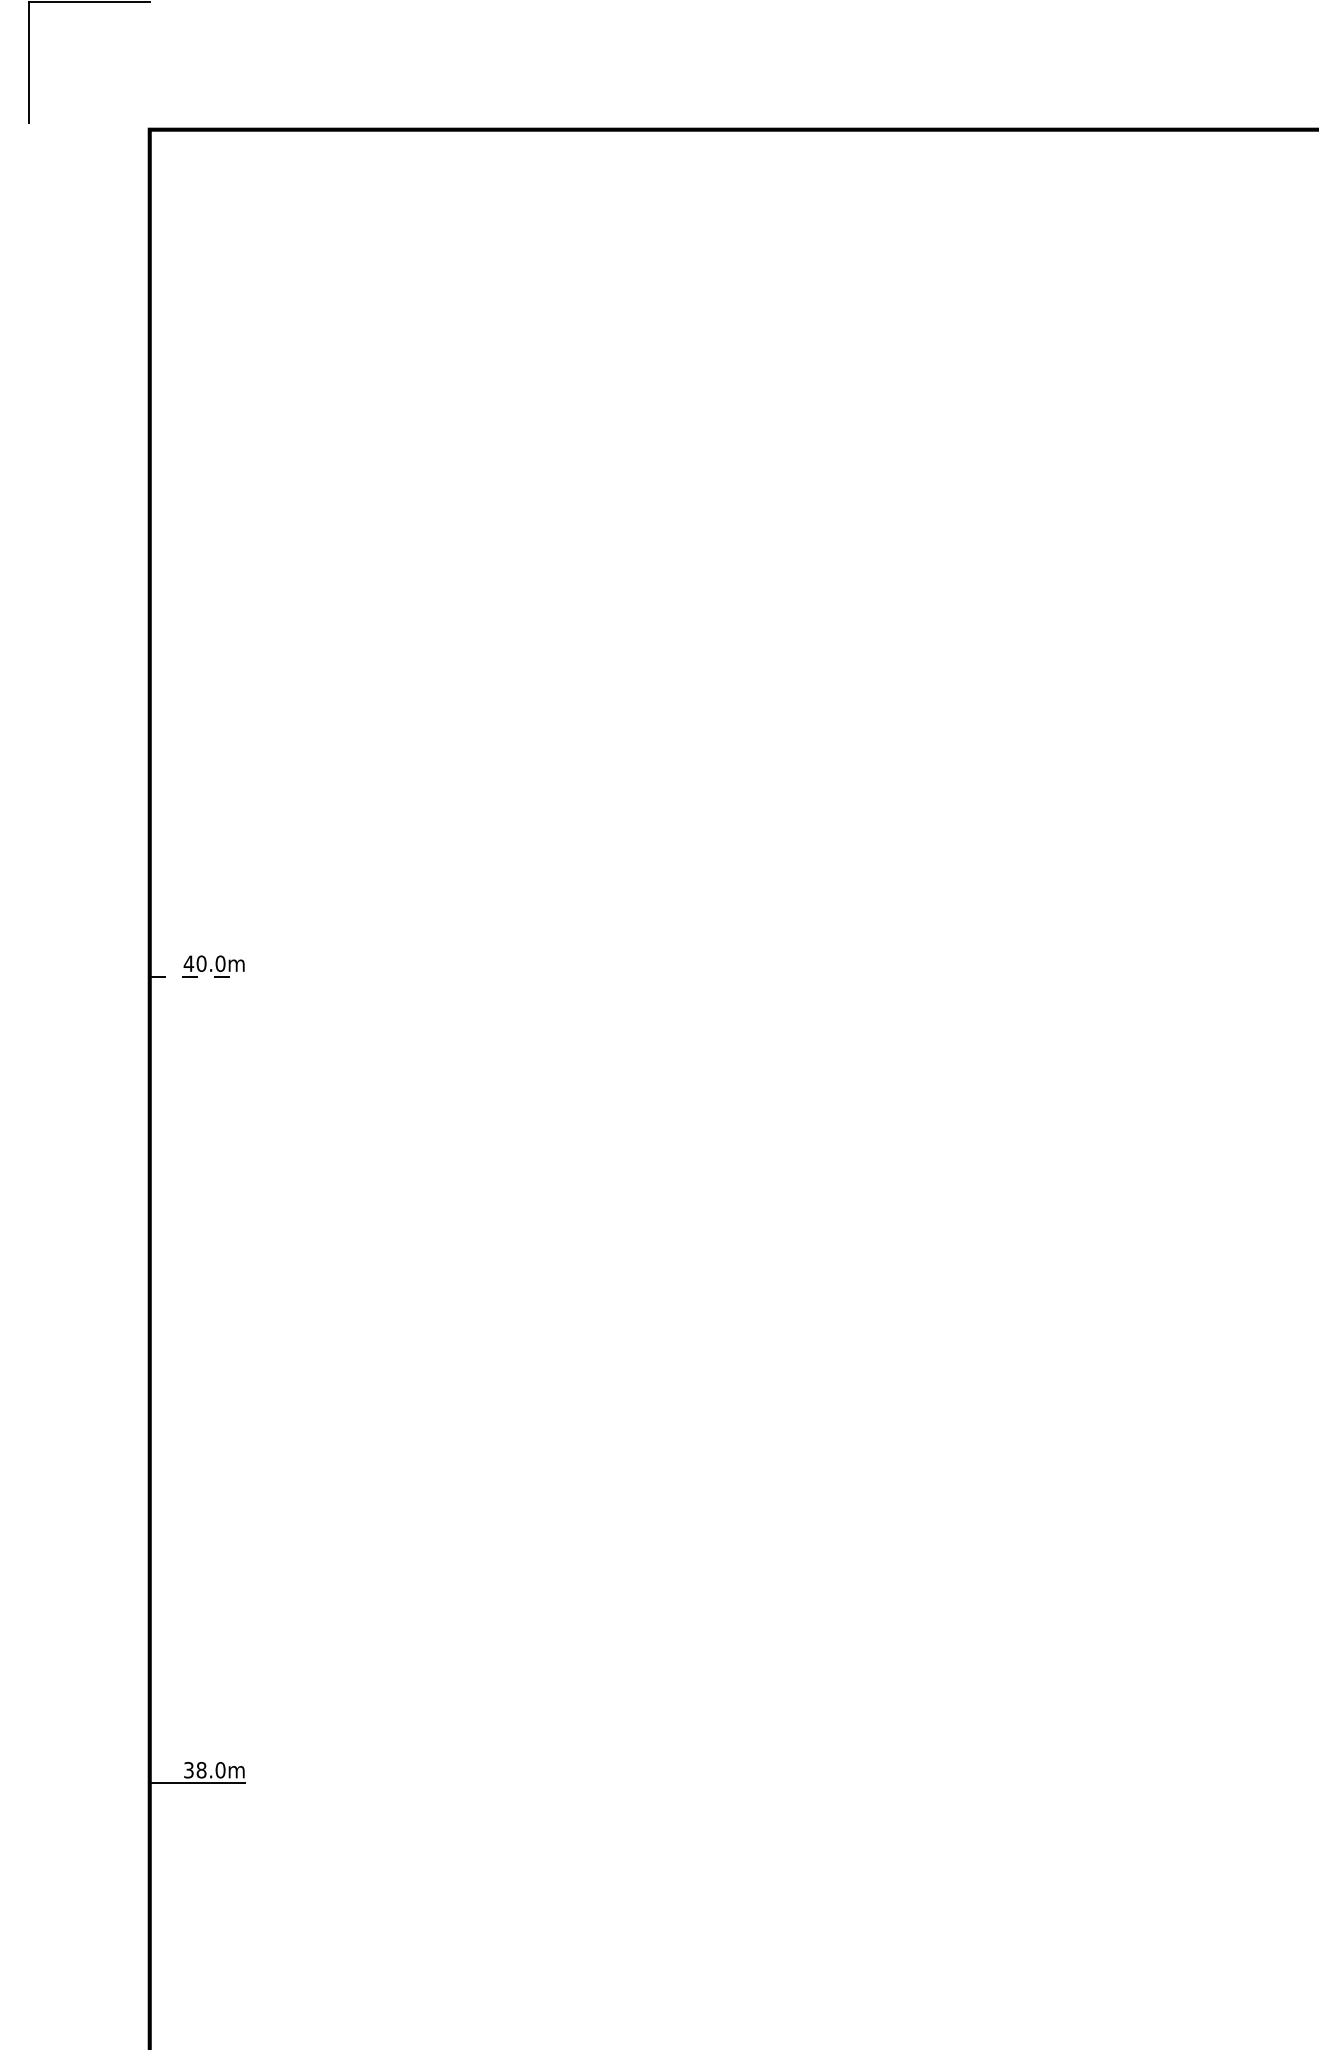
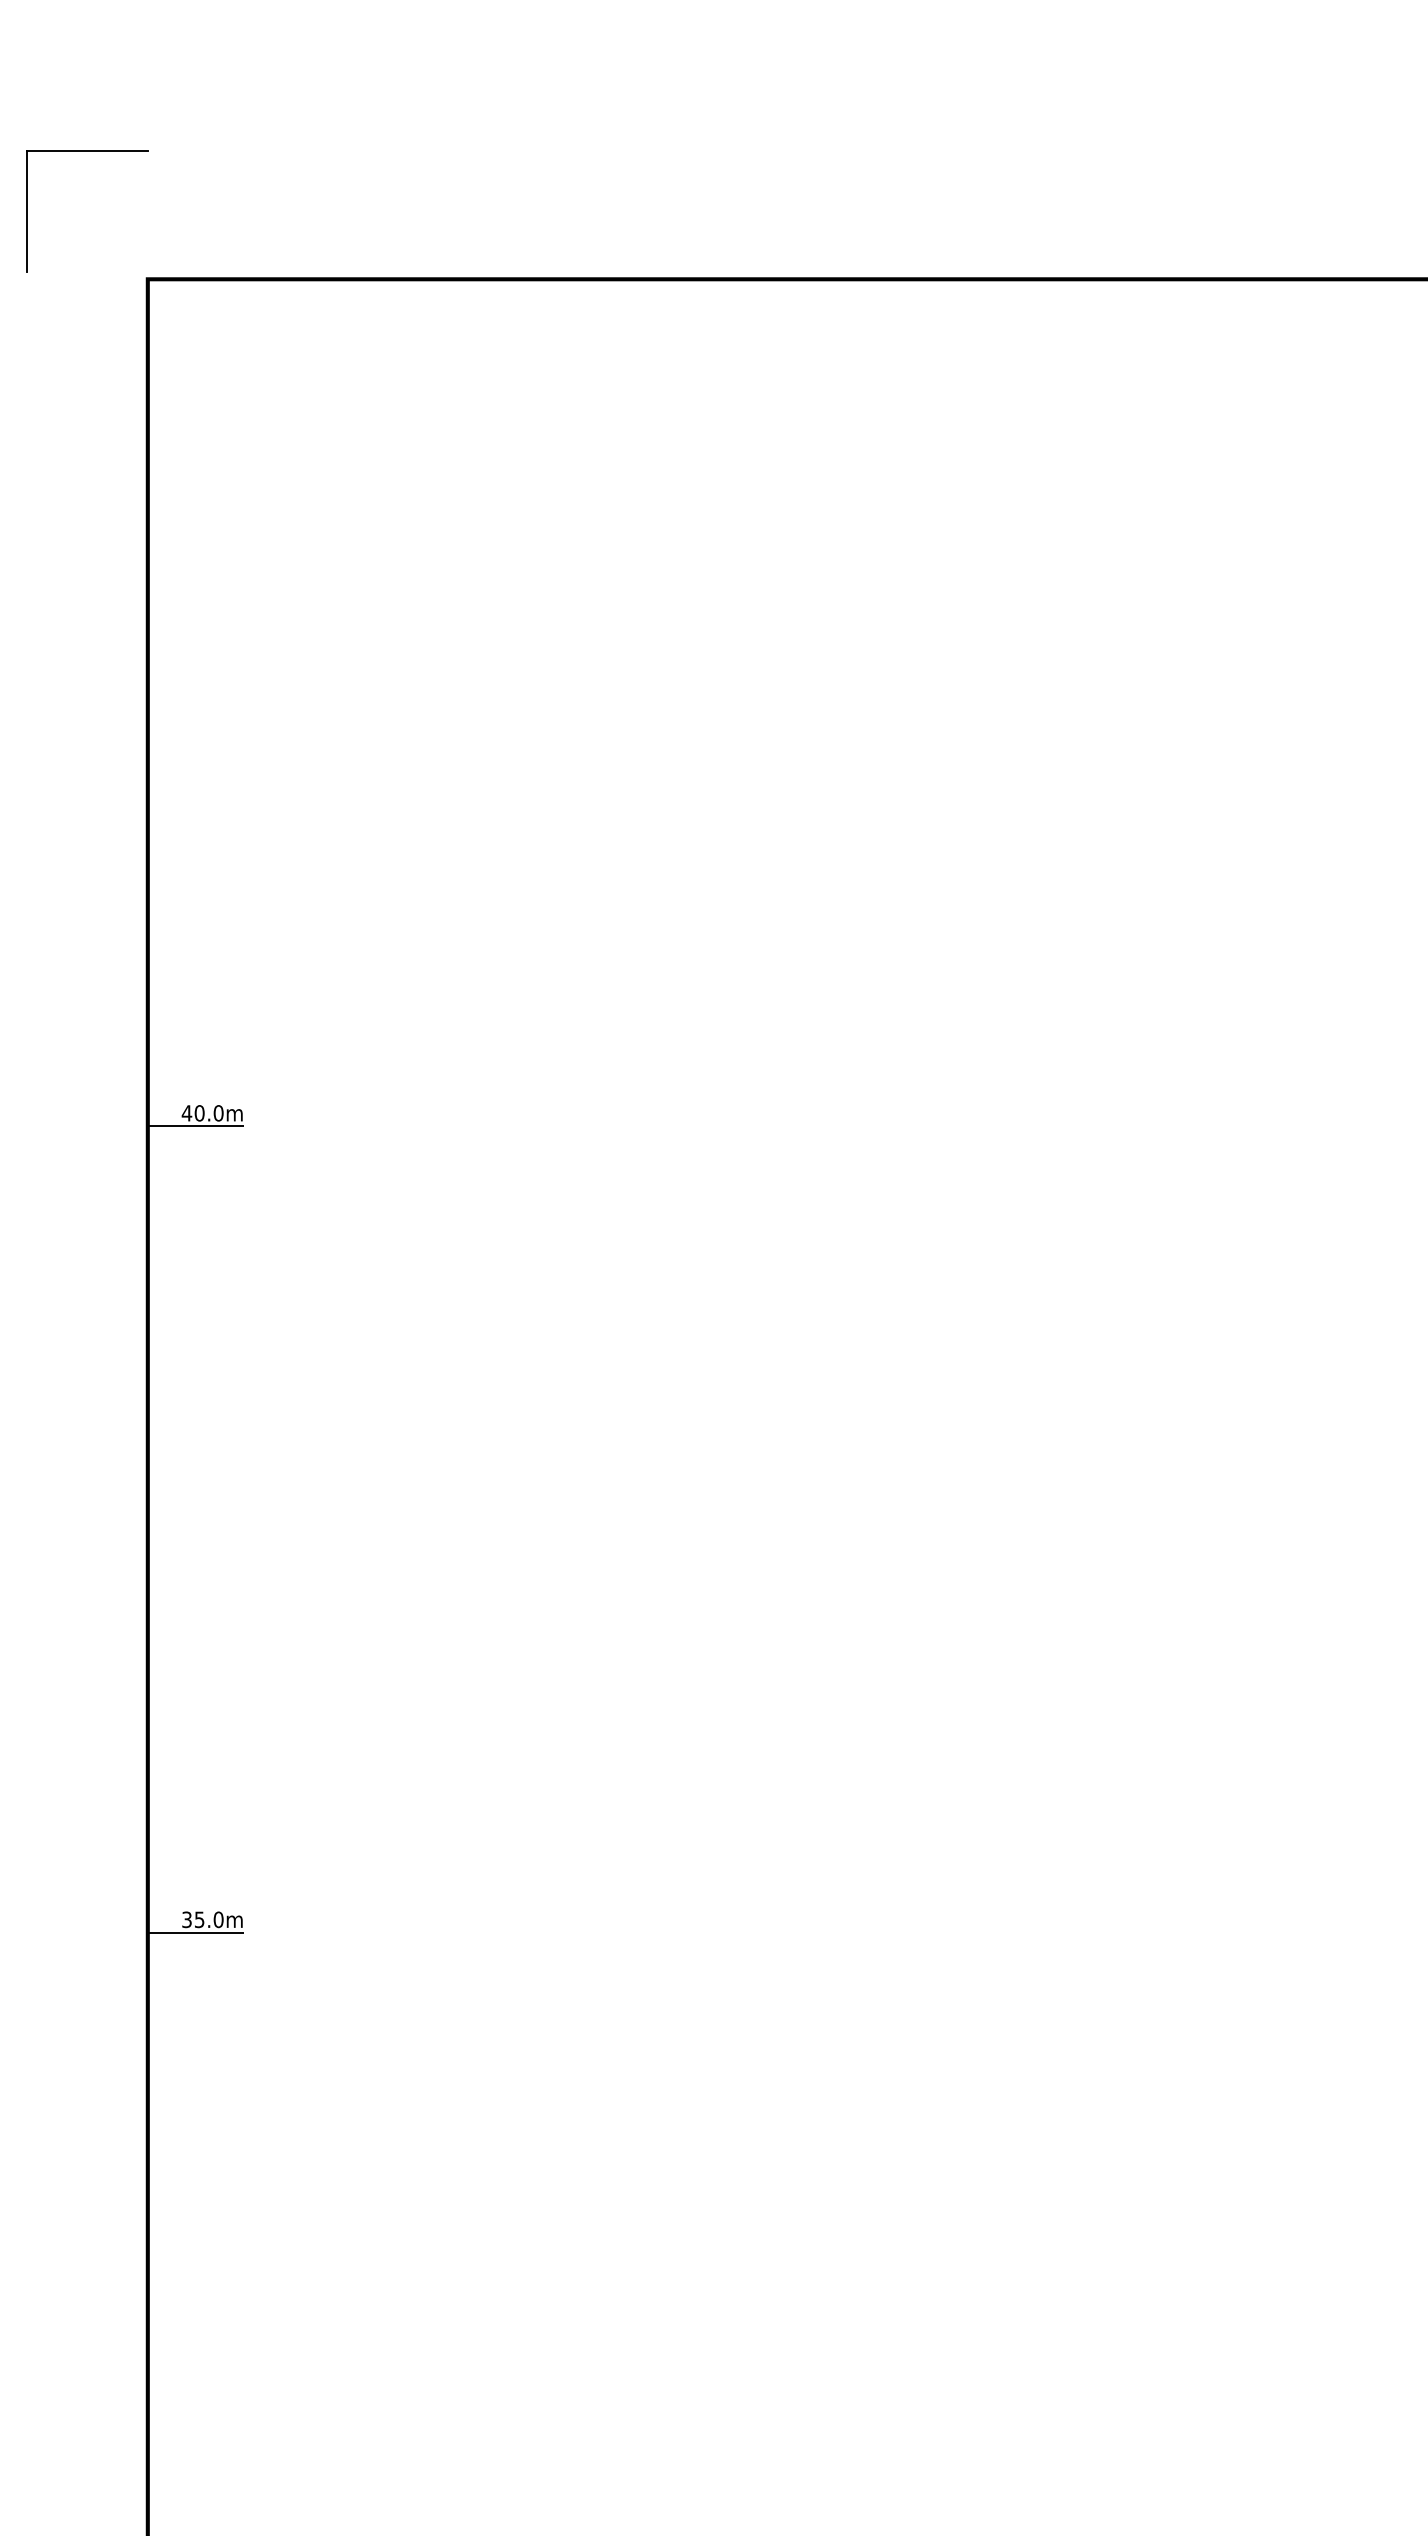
line: (198, 976) -> (196, 1126), dashed -> solid
text: (201, 1769) -> (199, 1919), 38.0m -> 35.0m

